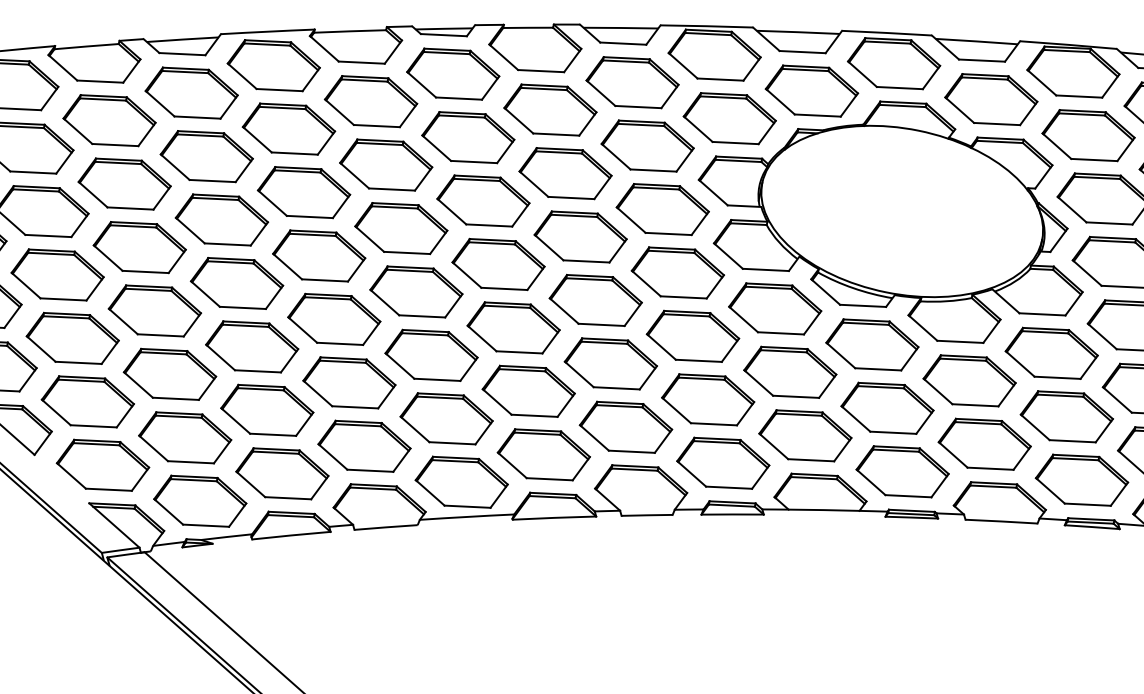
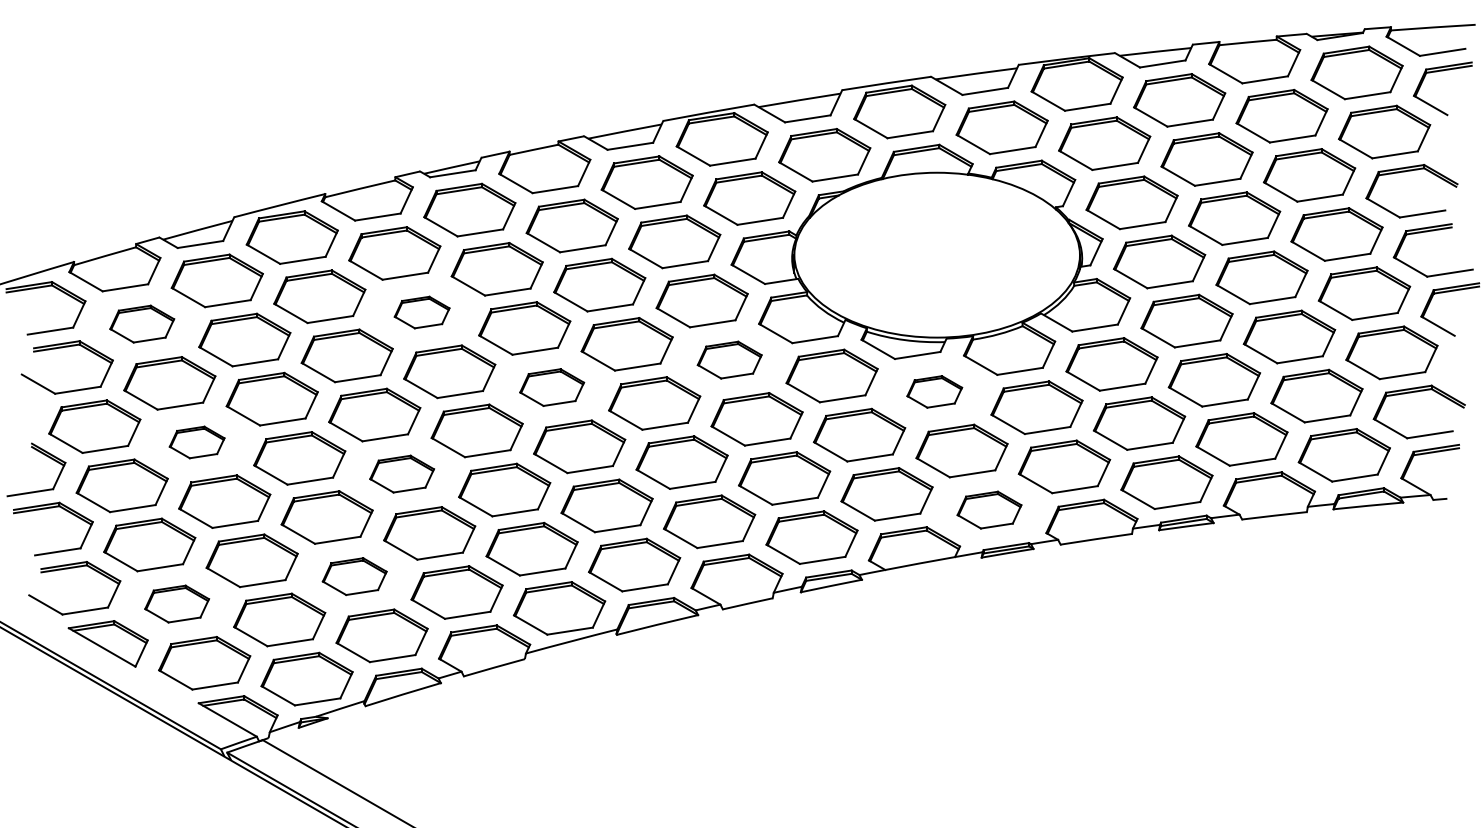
part: (108, 119) -> (141, 323), size x0.7
part: (385, 164) -> (421, 312), size x0.6
part: (139, 247) -> (196, 442), size x0.6
part: (497, 264) -> (551, 387), size x0.7
part: (677, 272) -> (729, 359), size x0.7
part: (333, 318) -> (401, 473), size x0.7
part: (872, 344) -> (934, 391), size x0.6
part: (87, 401) -> (176, 603), size x0.7
part: (267, 410) -> (354, 576), size x0.7
part: (902, 471) -> (989, 509), size x0.7

